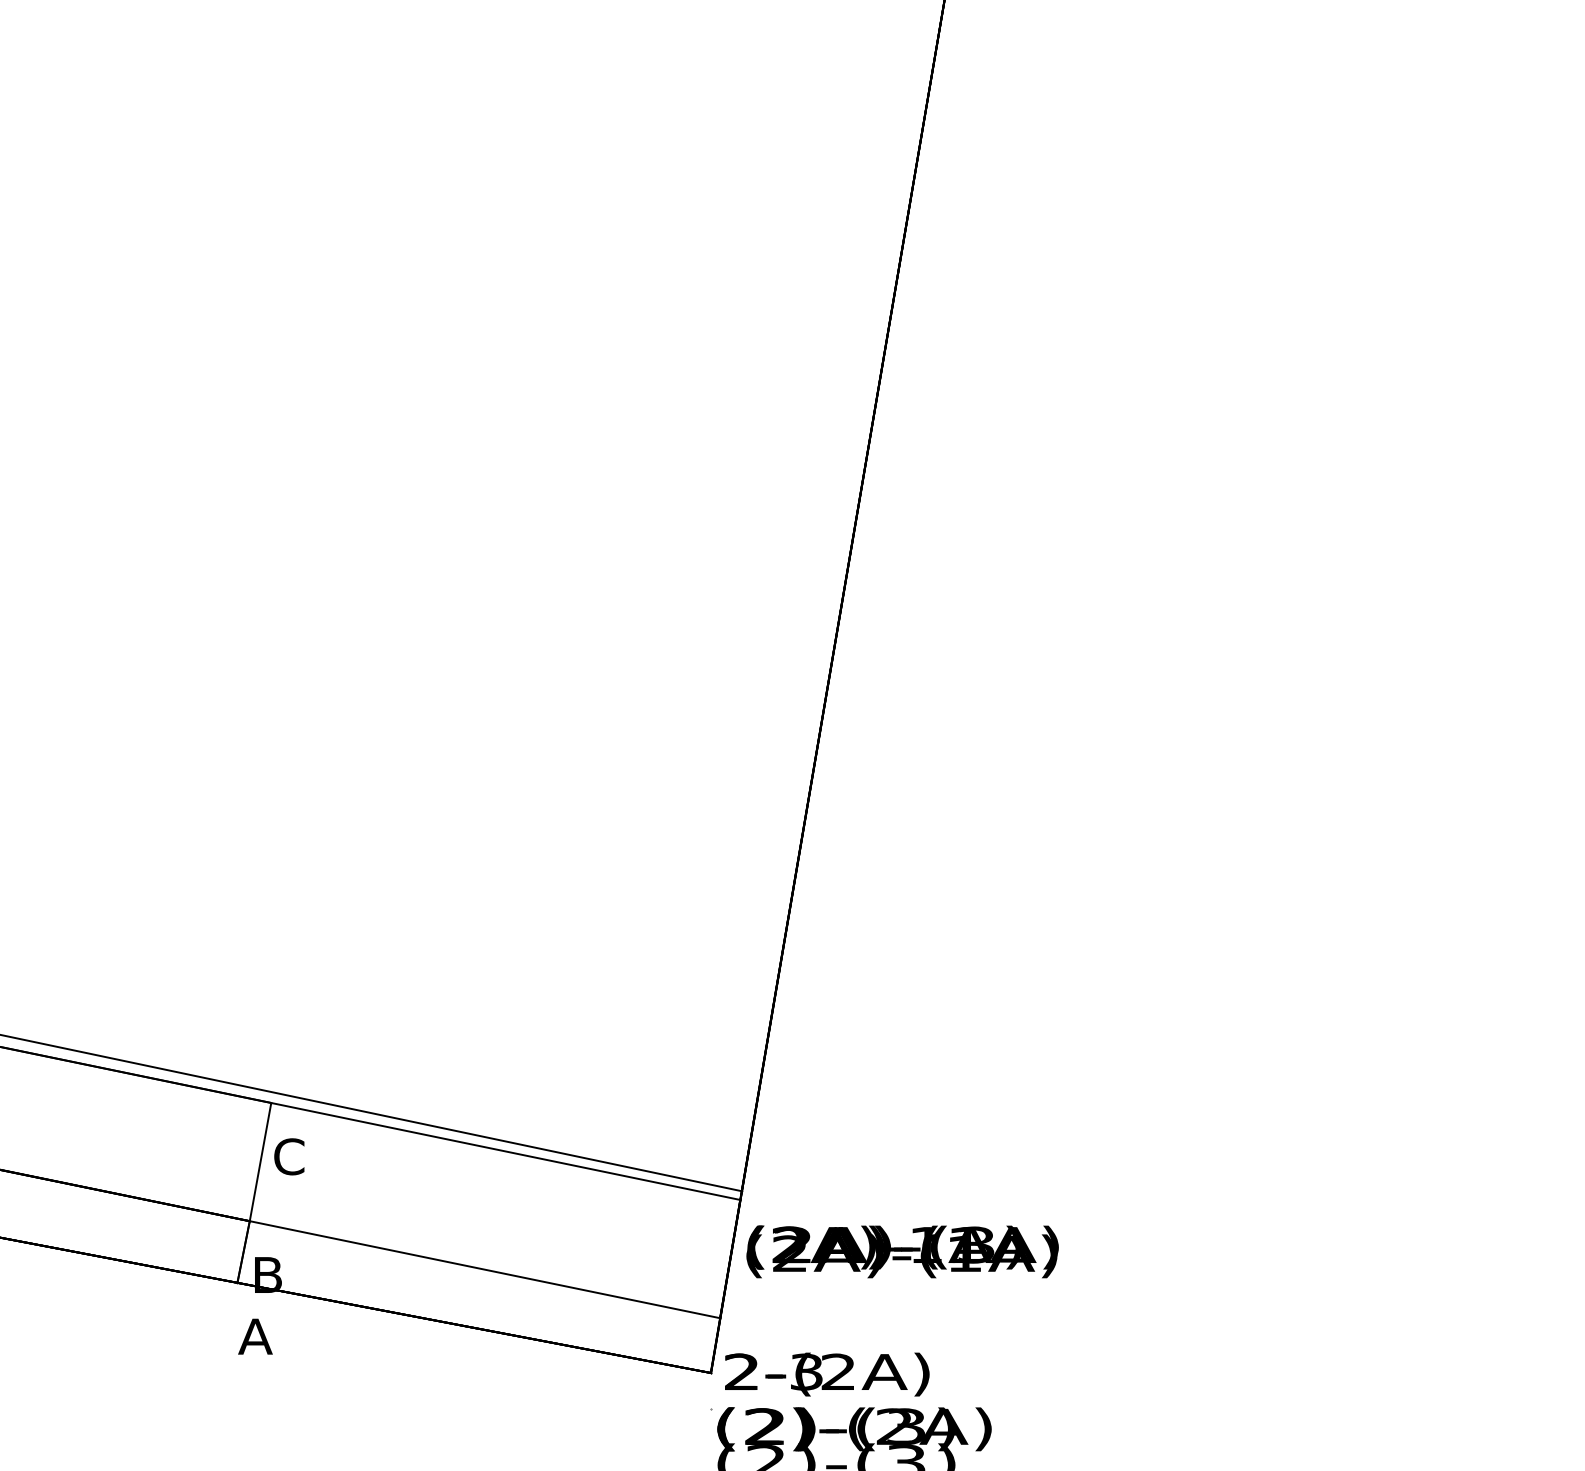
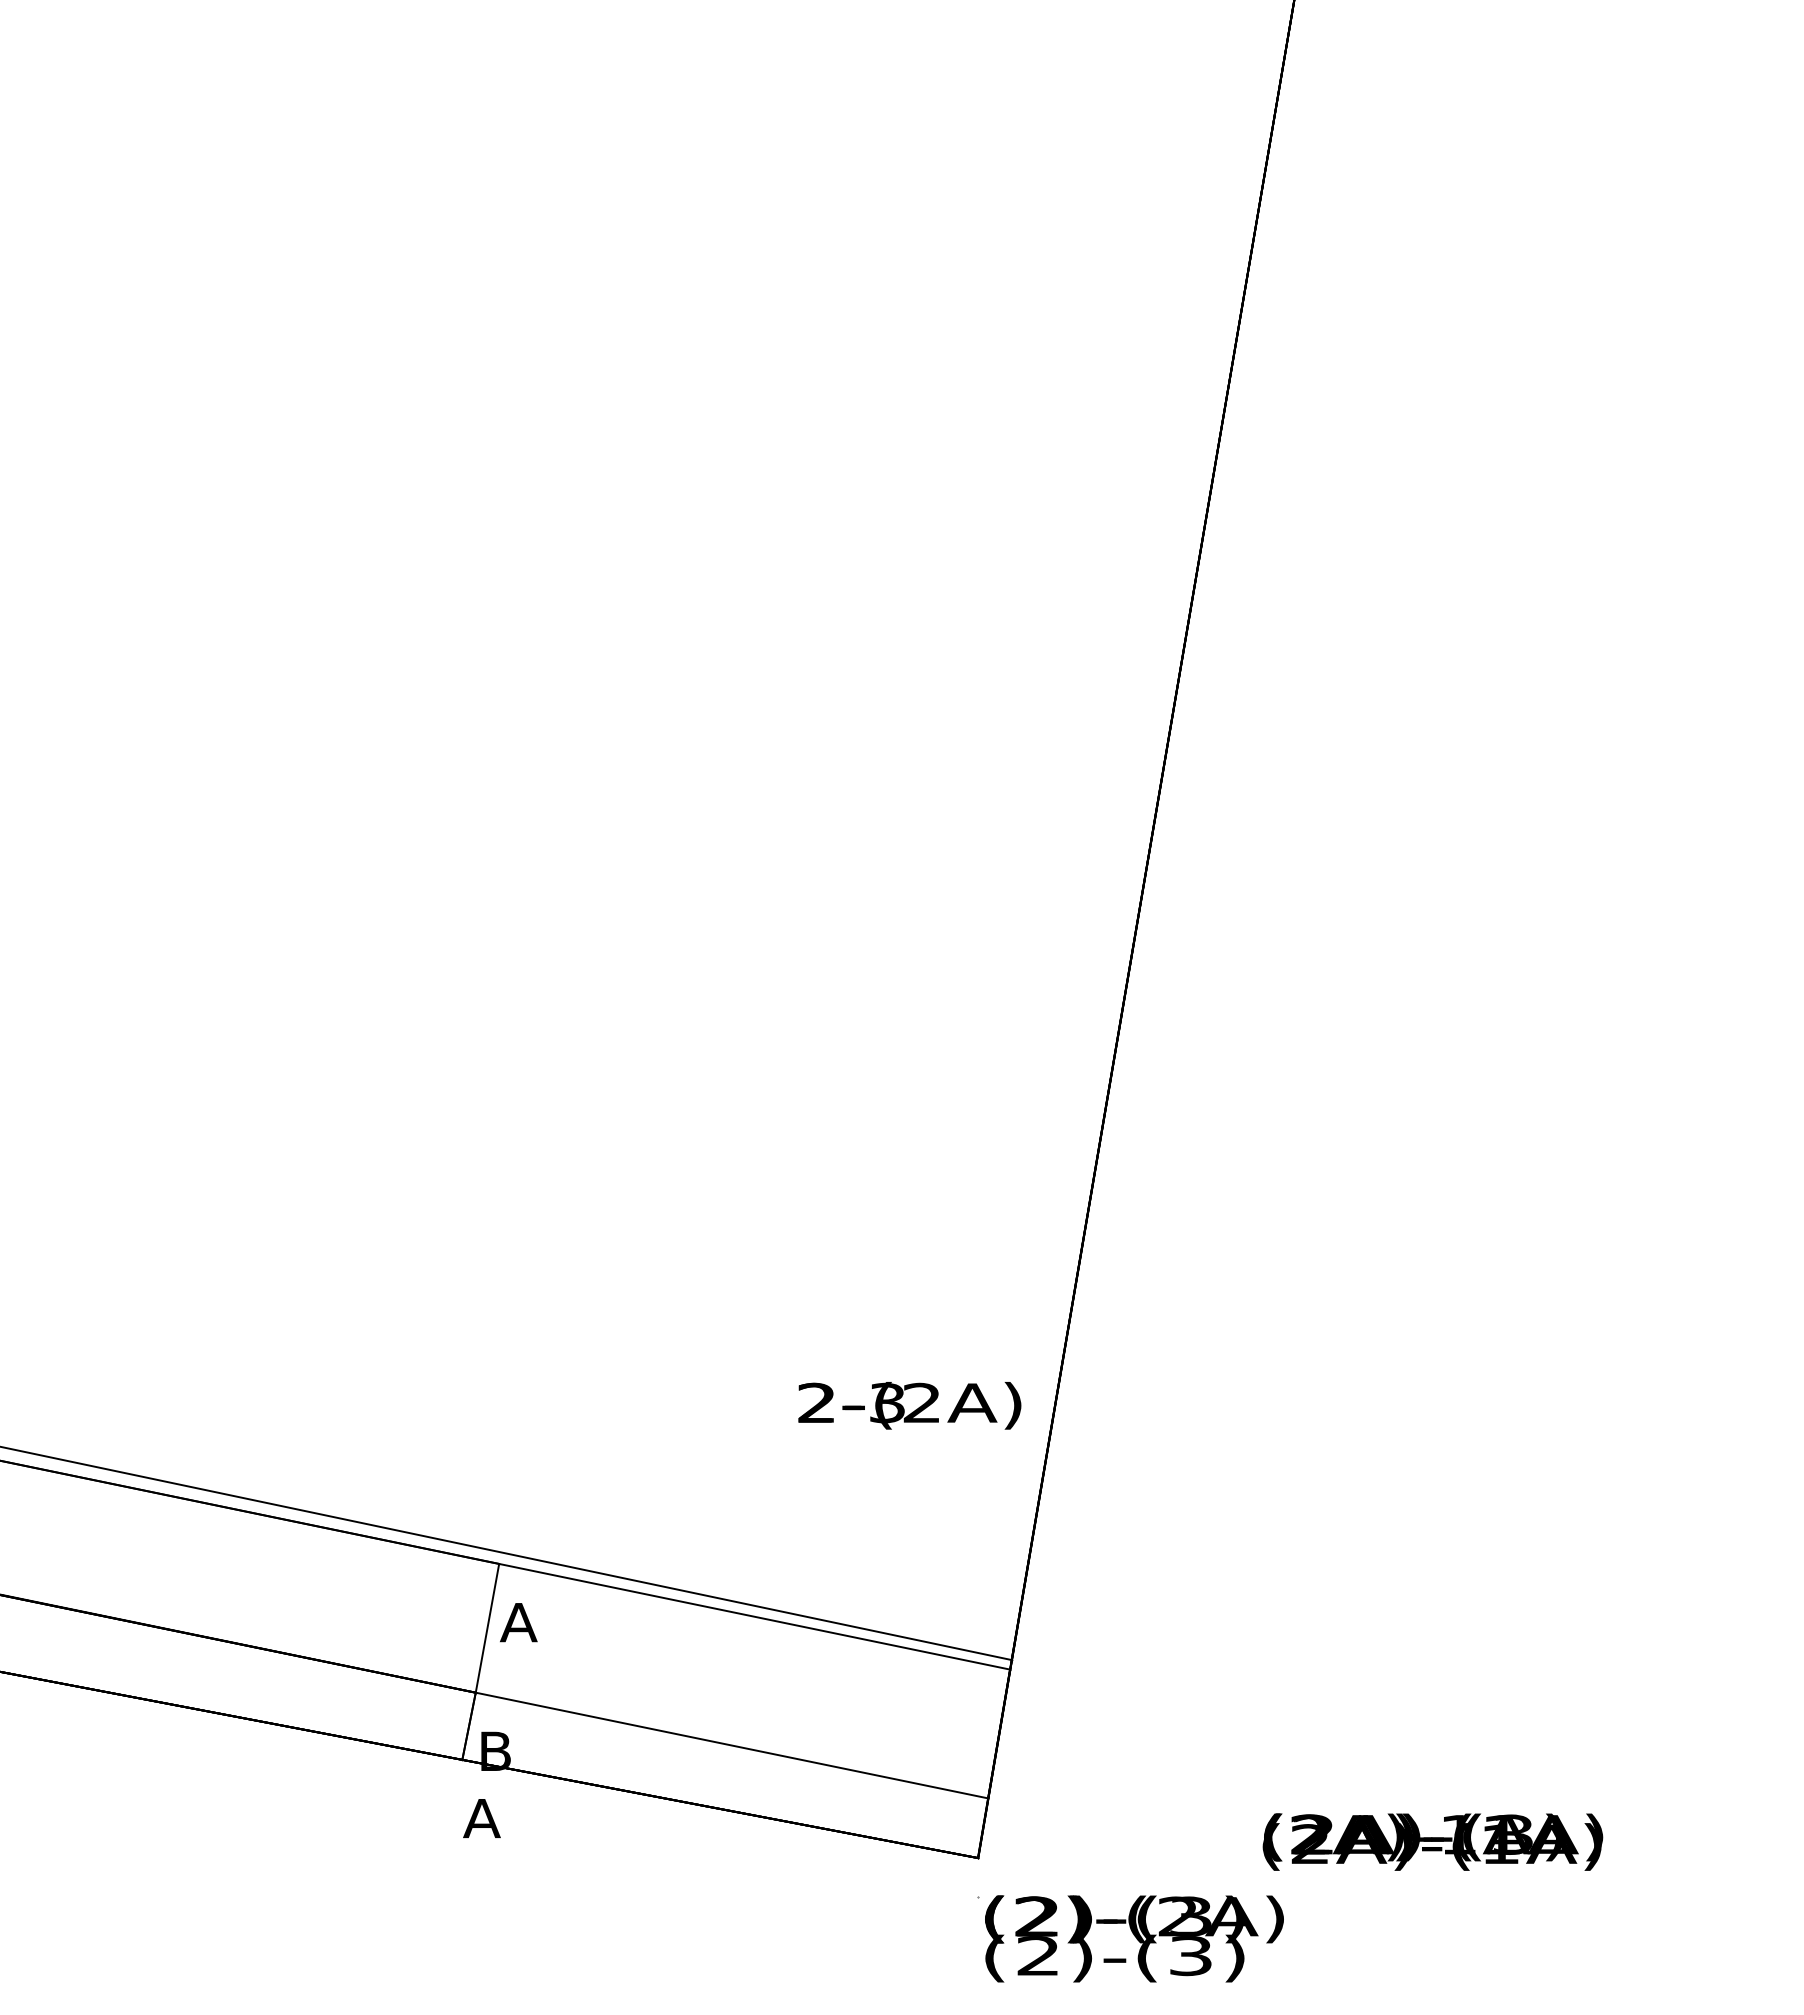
text: (289, 1156) -> (518, 1622), C -> A
text: (902, 1251) -> (1432, 1841), moved
text: (826, 1374) -> (909, 1405), moved

